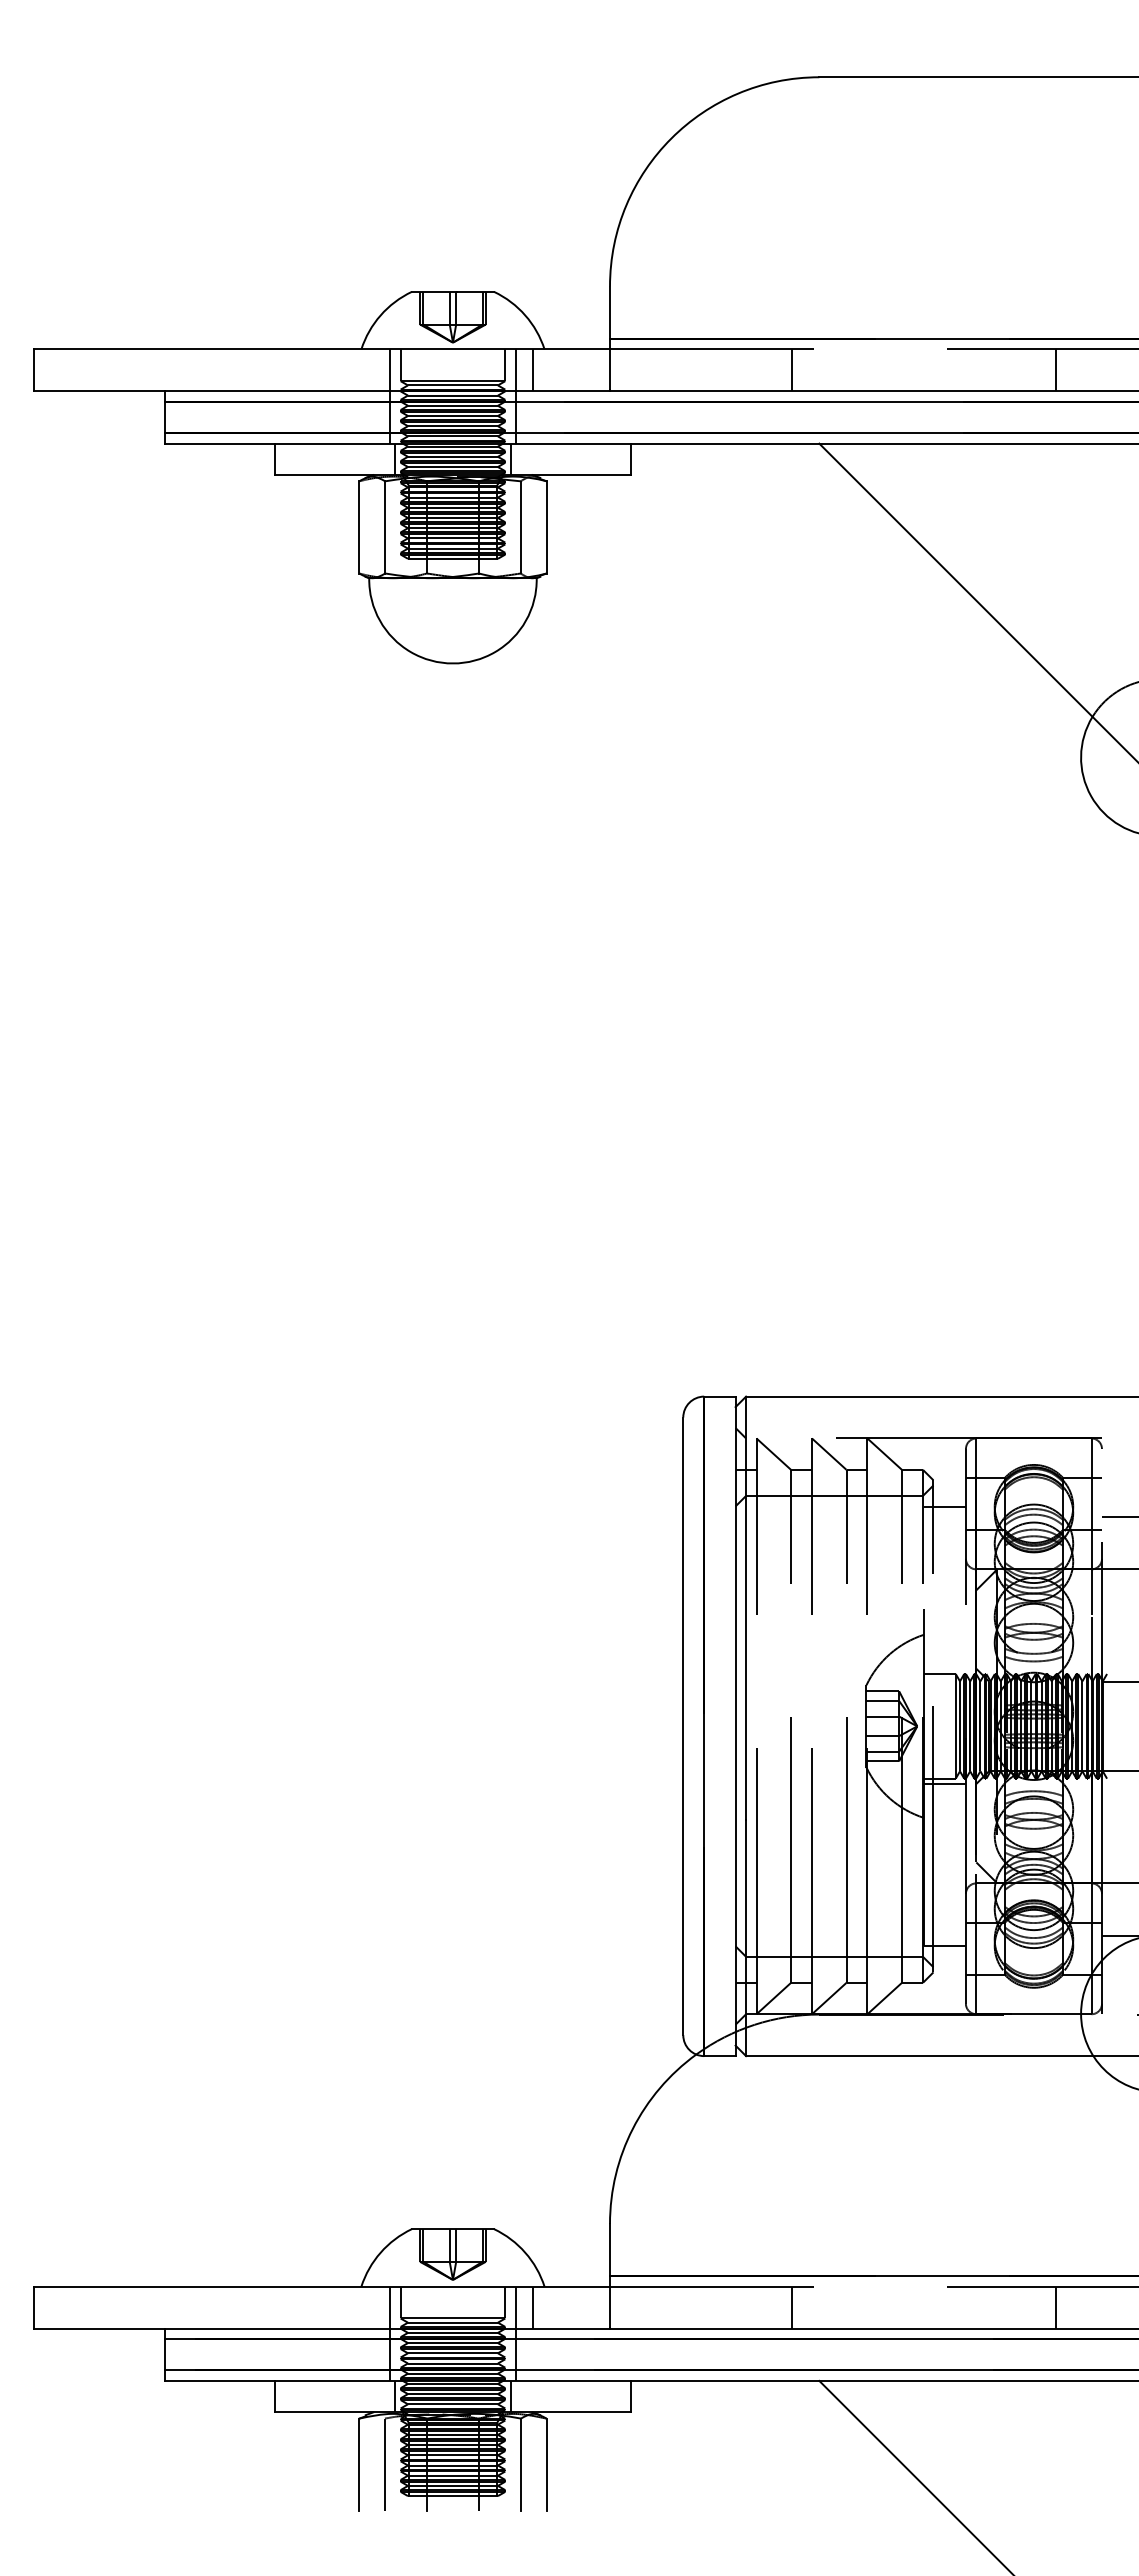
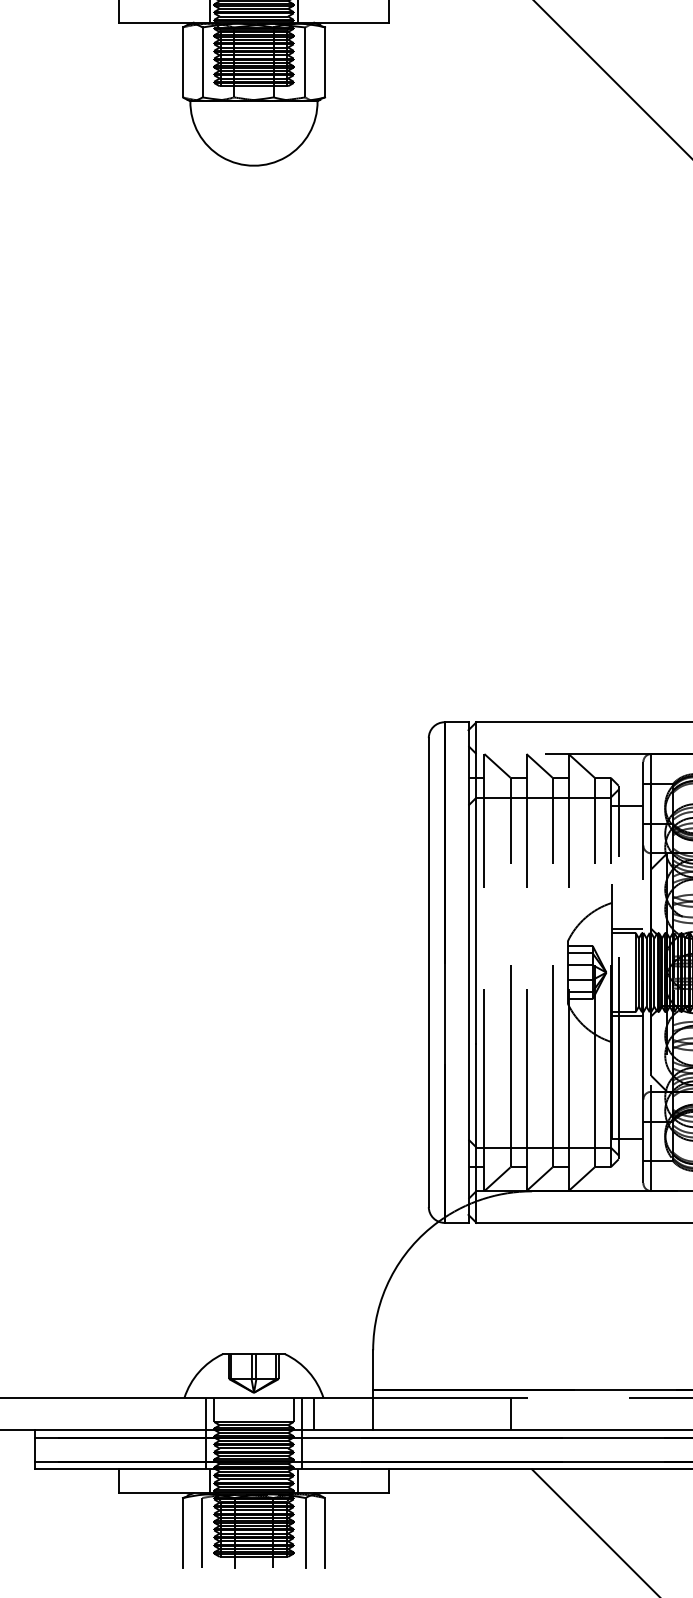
line: (944, 1668) -> (627, 928), added

